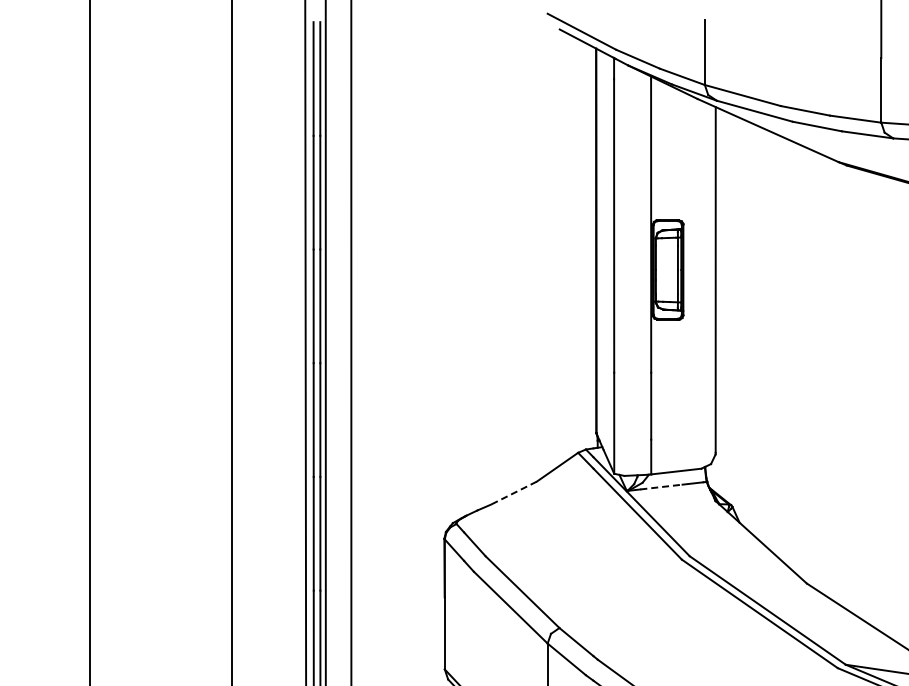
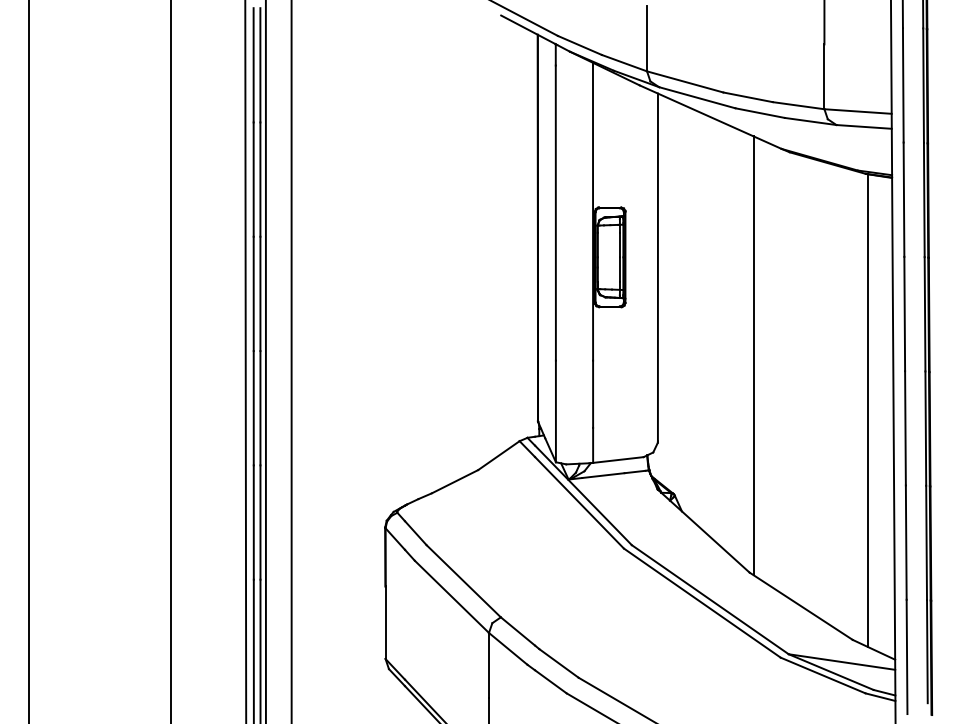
line: (810, 367) -> (753, 355), added
line: (661, 486) -> (603, 475), dashed -> solid
line: (514, 492) -> (455, 481), dashed -> solid

